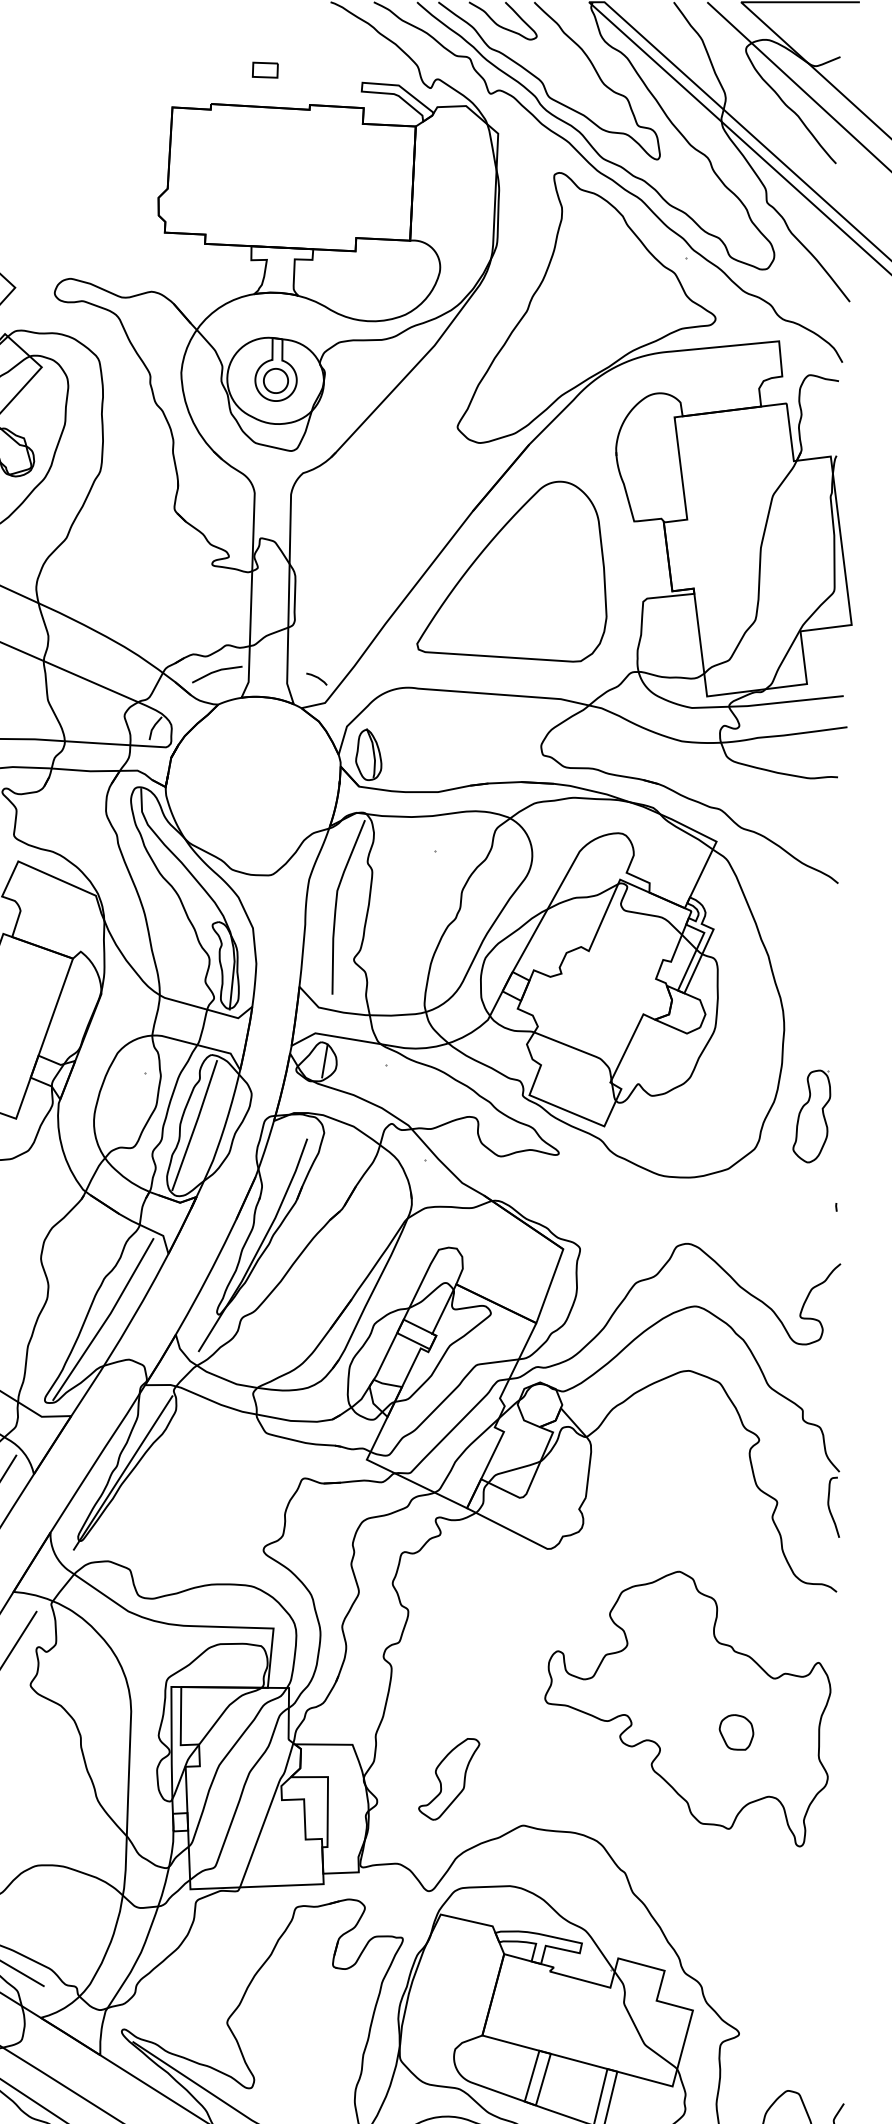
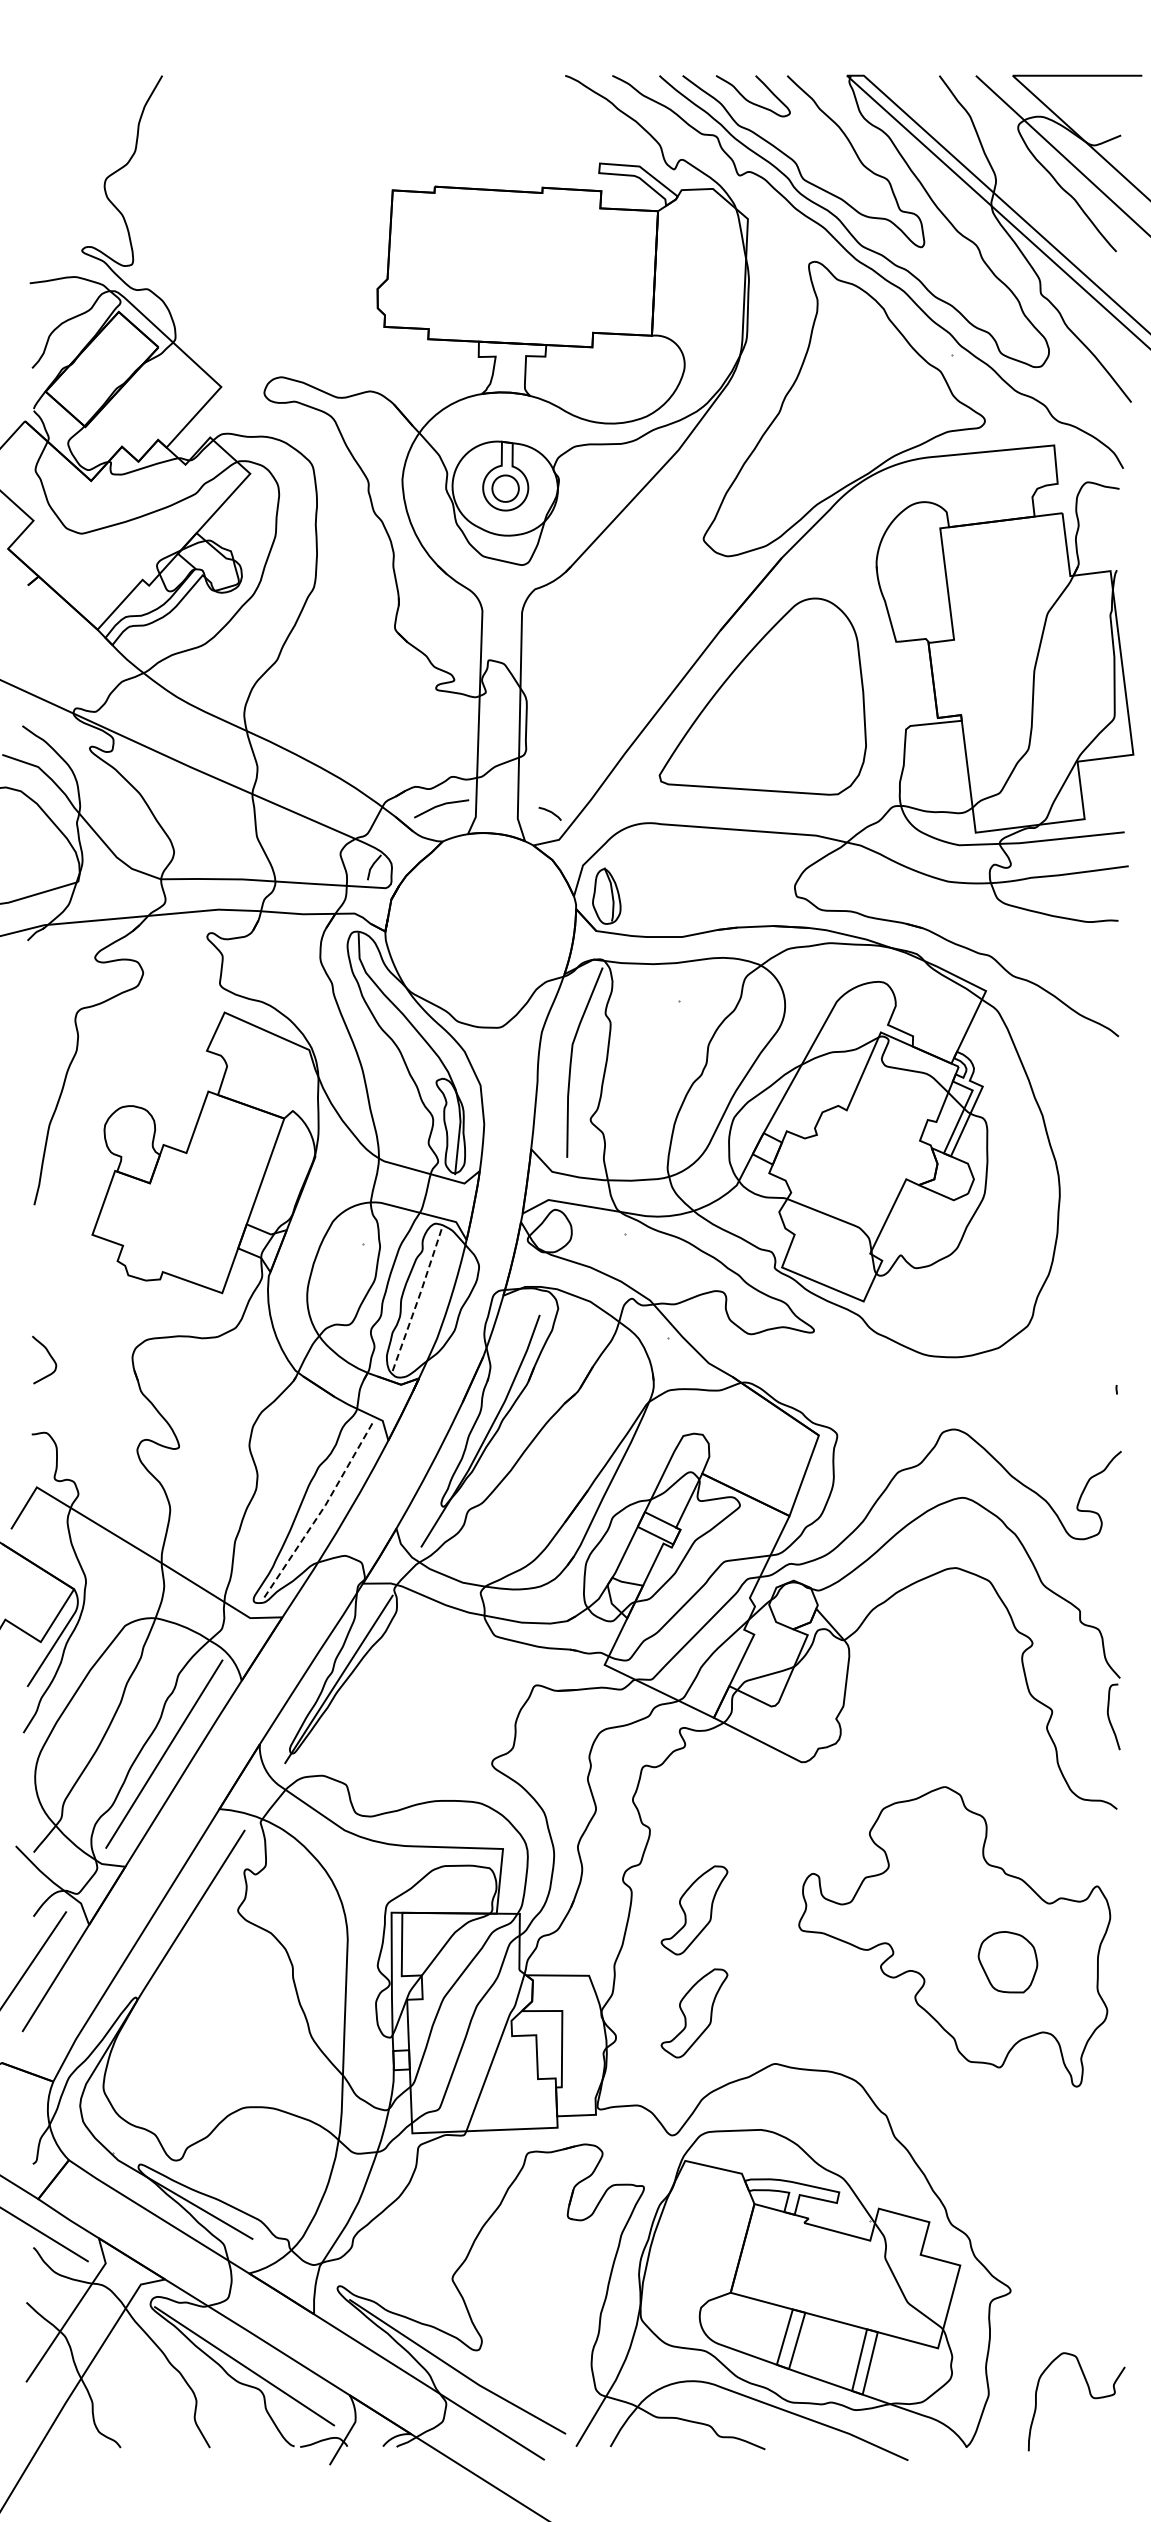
part: (264, 69) -> (493, 149), removed
line: (324, 1061) -> (558, 1230), removed
part: (811, 1116) -> (1089, 1290), removed
line: (195, 1126) -> (417, 1301), solid -> dashed
line: (105, 1320) -> (319, 1513), solid -> dashed
part: (449, 1684) -> (694, 1910), added
part: (736, 1732) -> (1007, 1962), size x1.6

